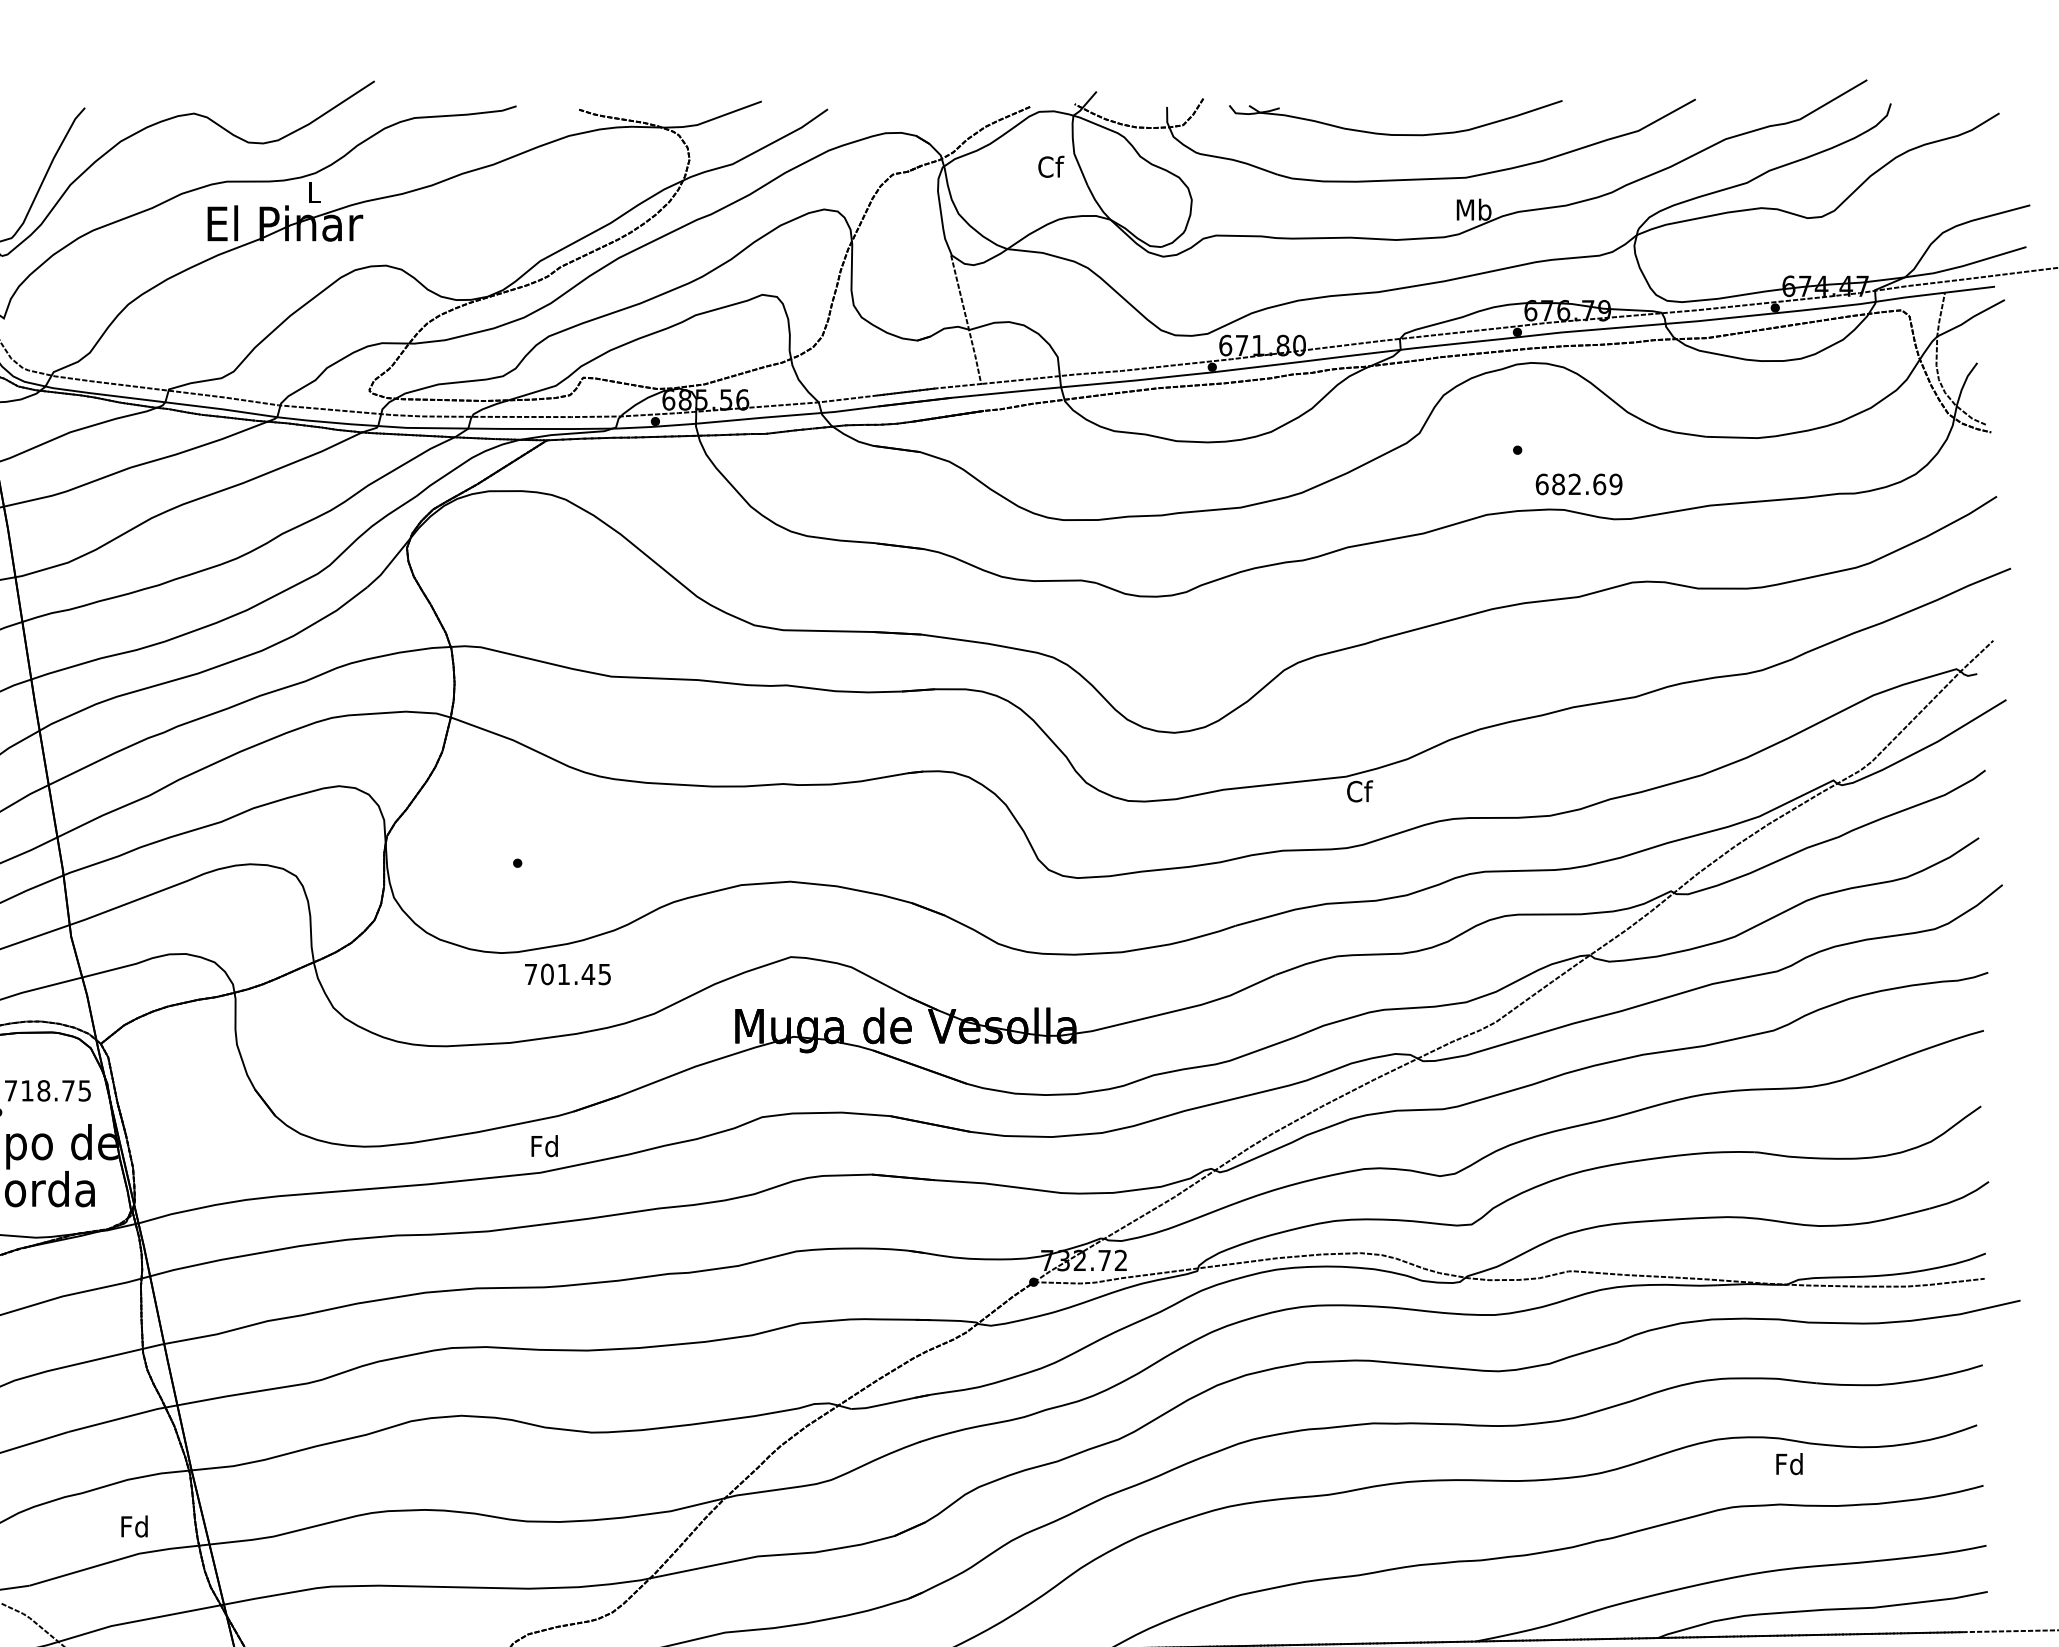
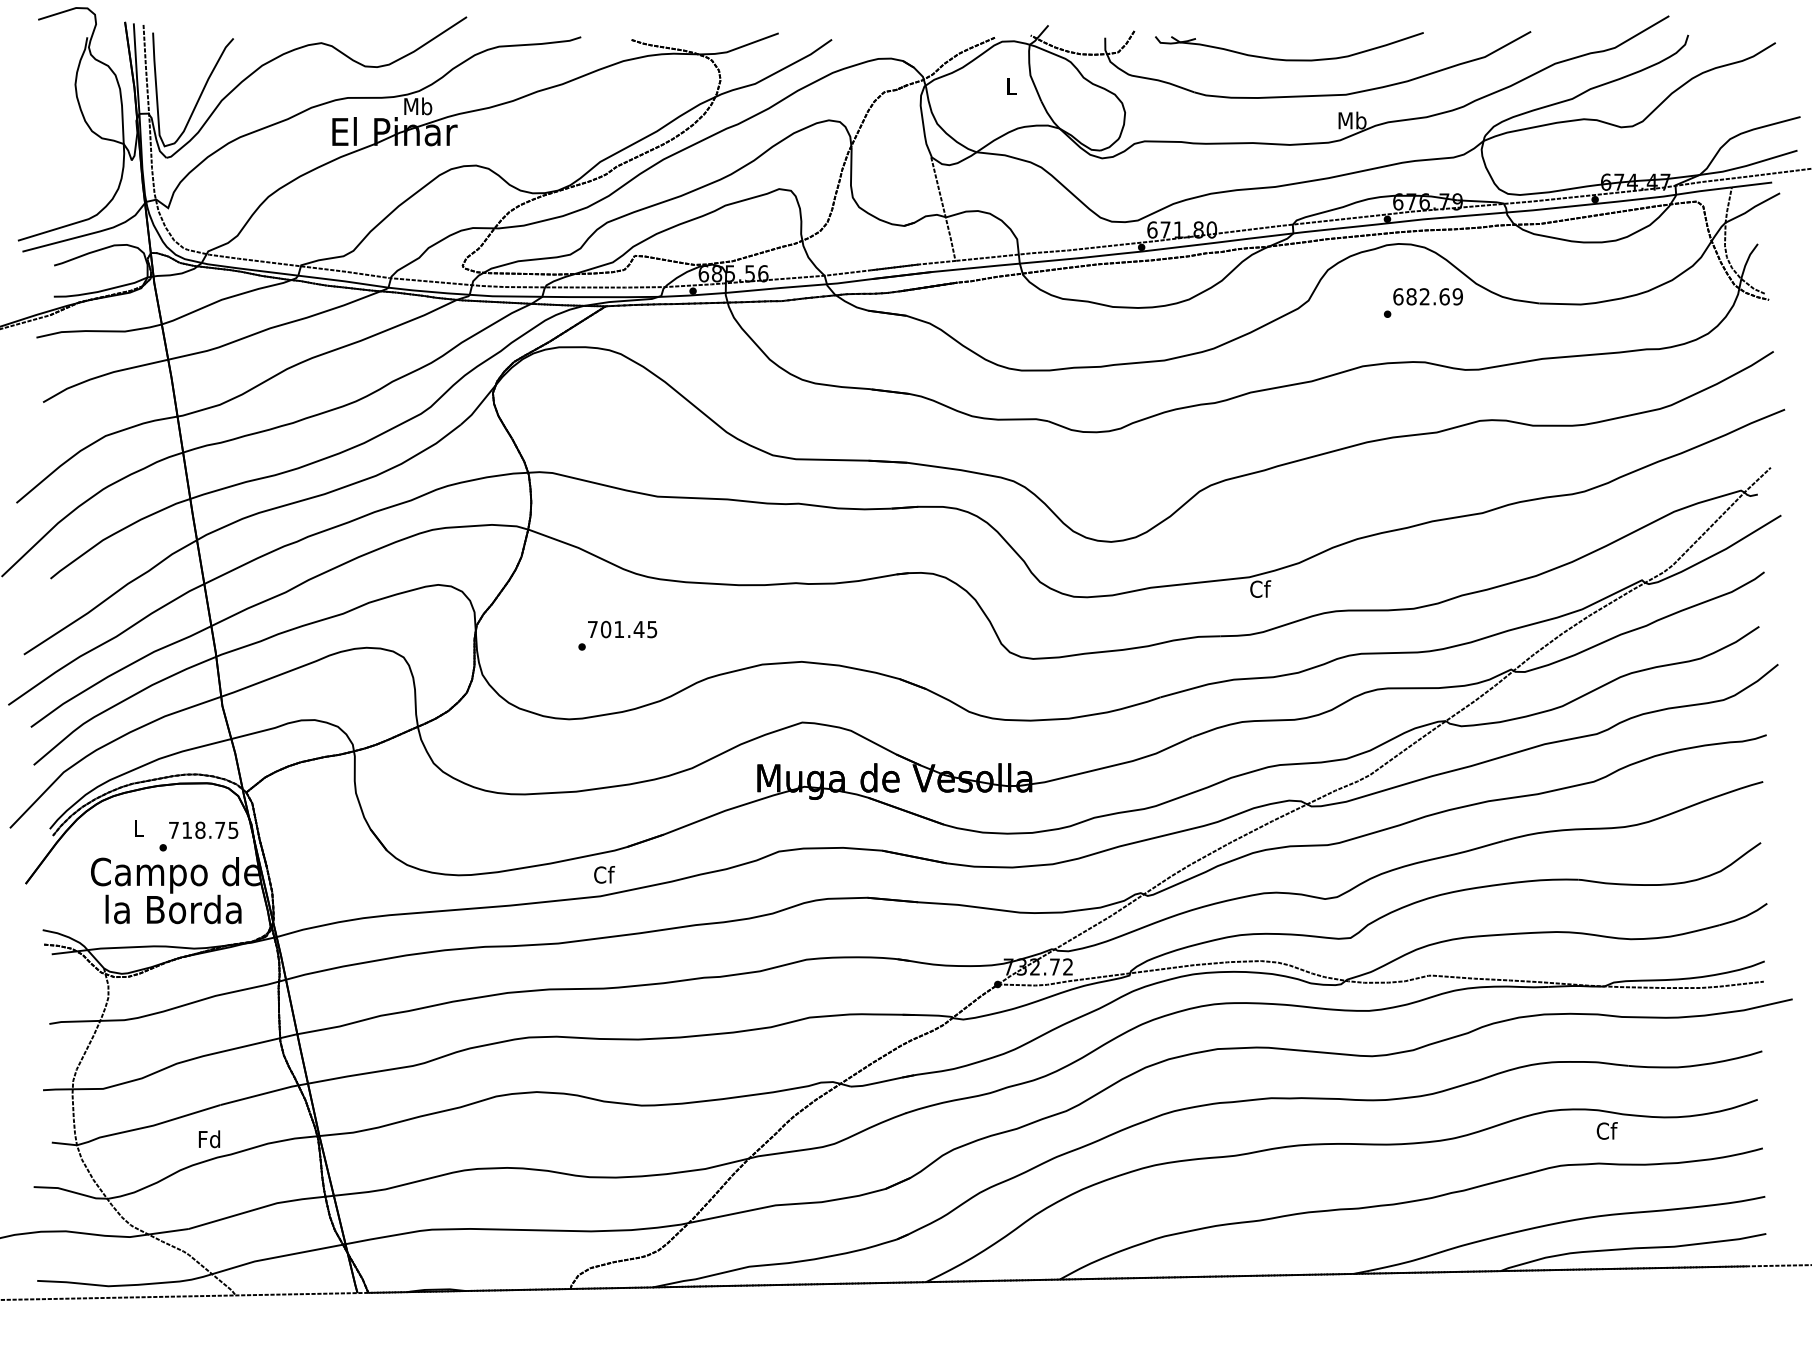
text: (1050, 166) -> (1011, 85), Cf -> L
text: (314, 192) -> (418, 106), L -> Mb
text: (1578, 484) -> (1427, 296), moved
text: (567, 974) -> (622, 629), moved
text: (545, 1145) -> (604, 874), Fd -> Cf
text: (1789, 1463) -> (1606, 1130), Fd -> Cf
text: (134, 1526) -> (209, 1139), moved

